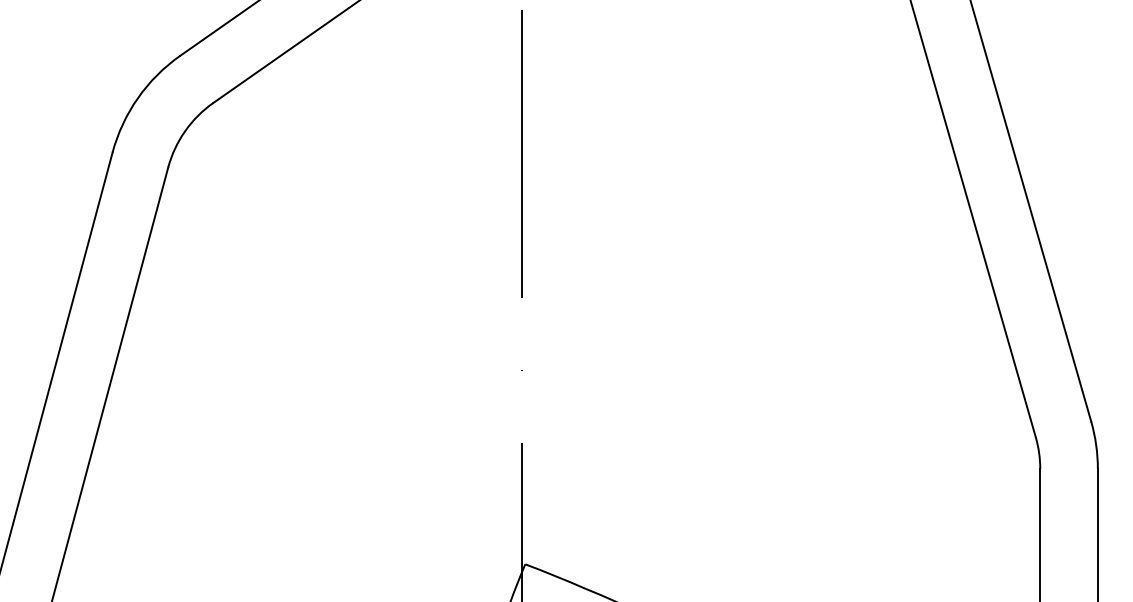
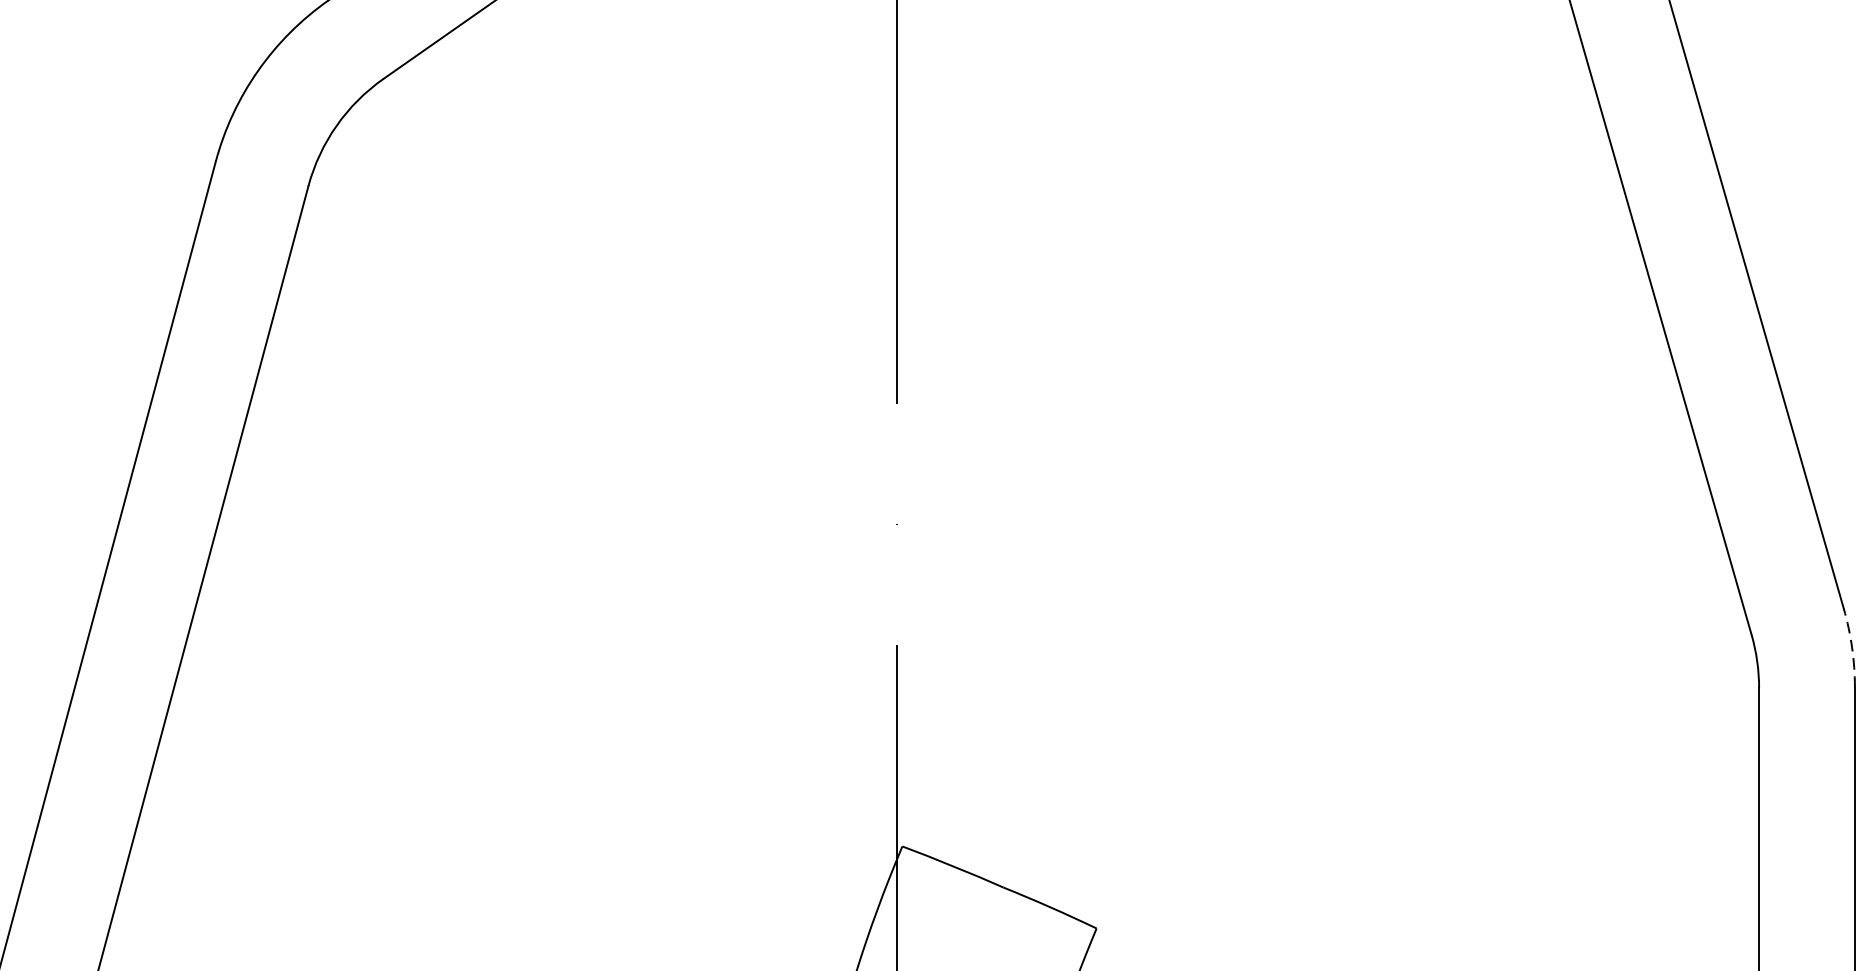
arc: (1096, 444) -> (1852, 647), solid -> dashed

